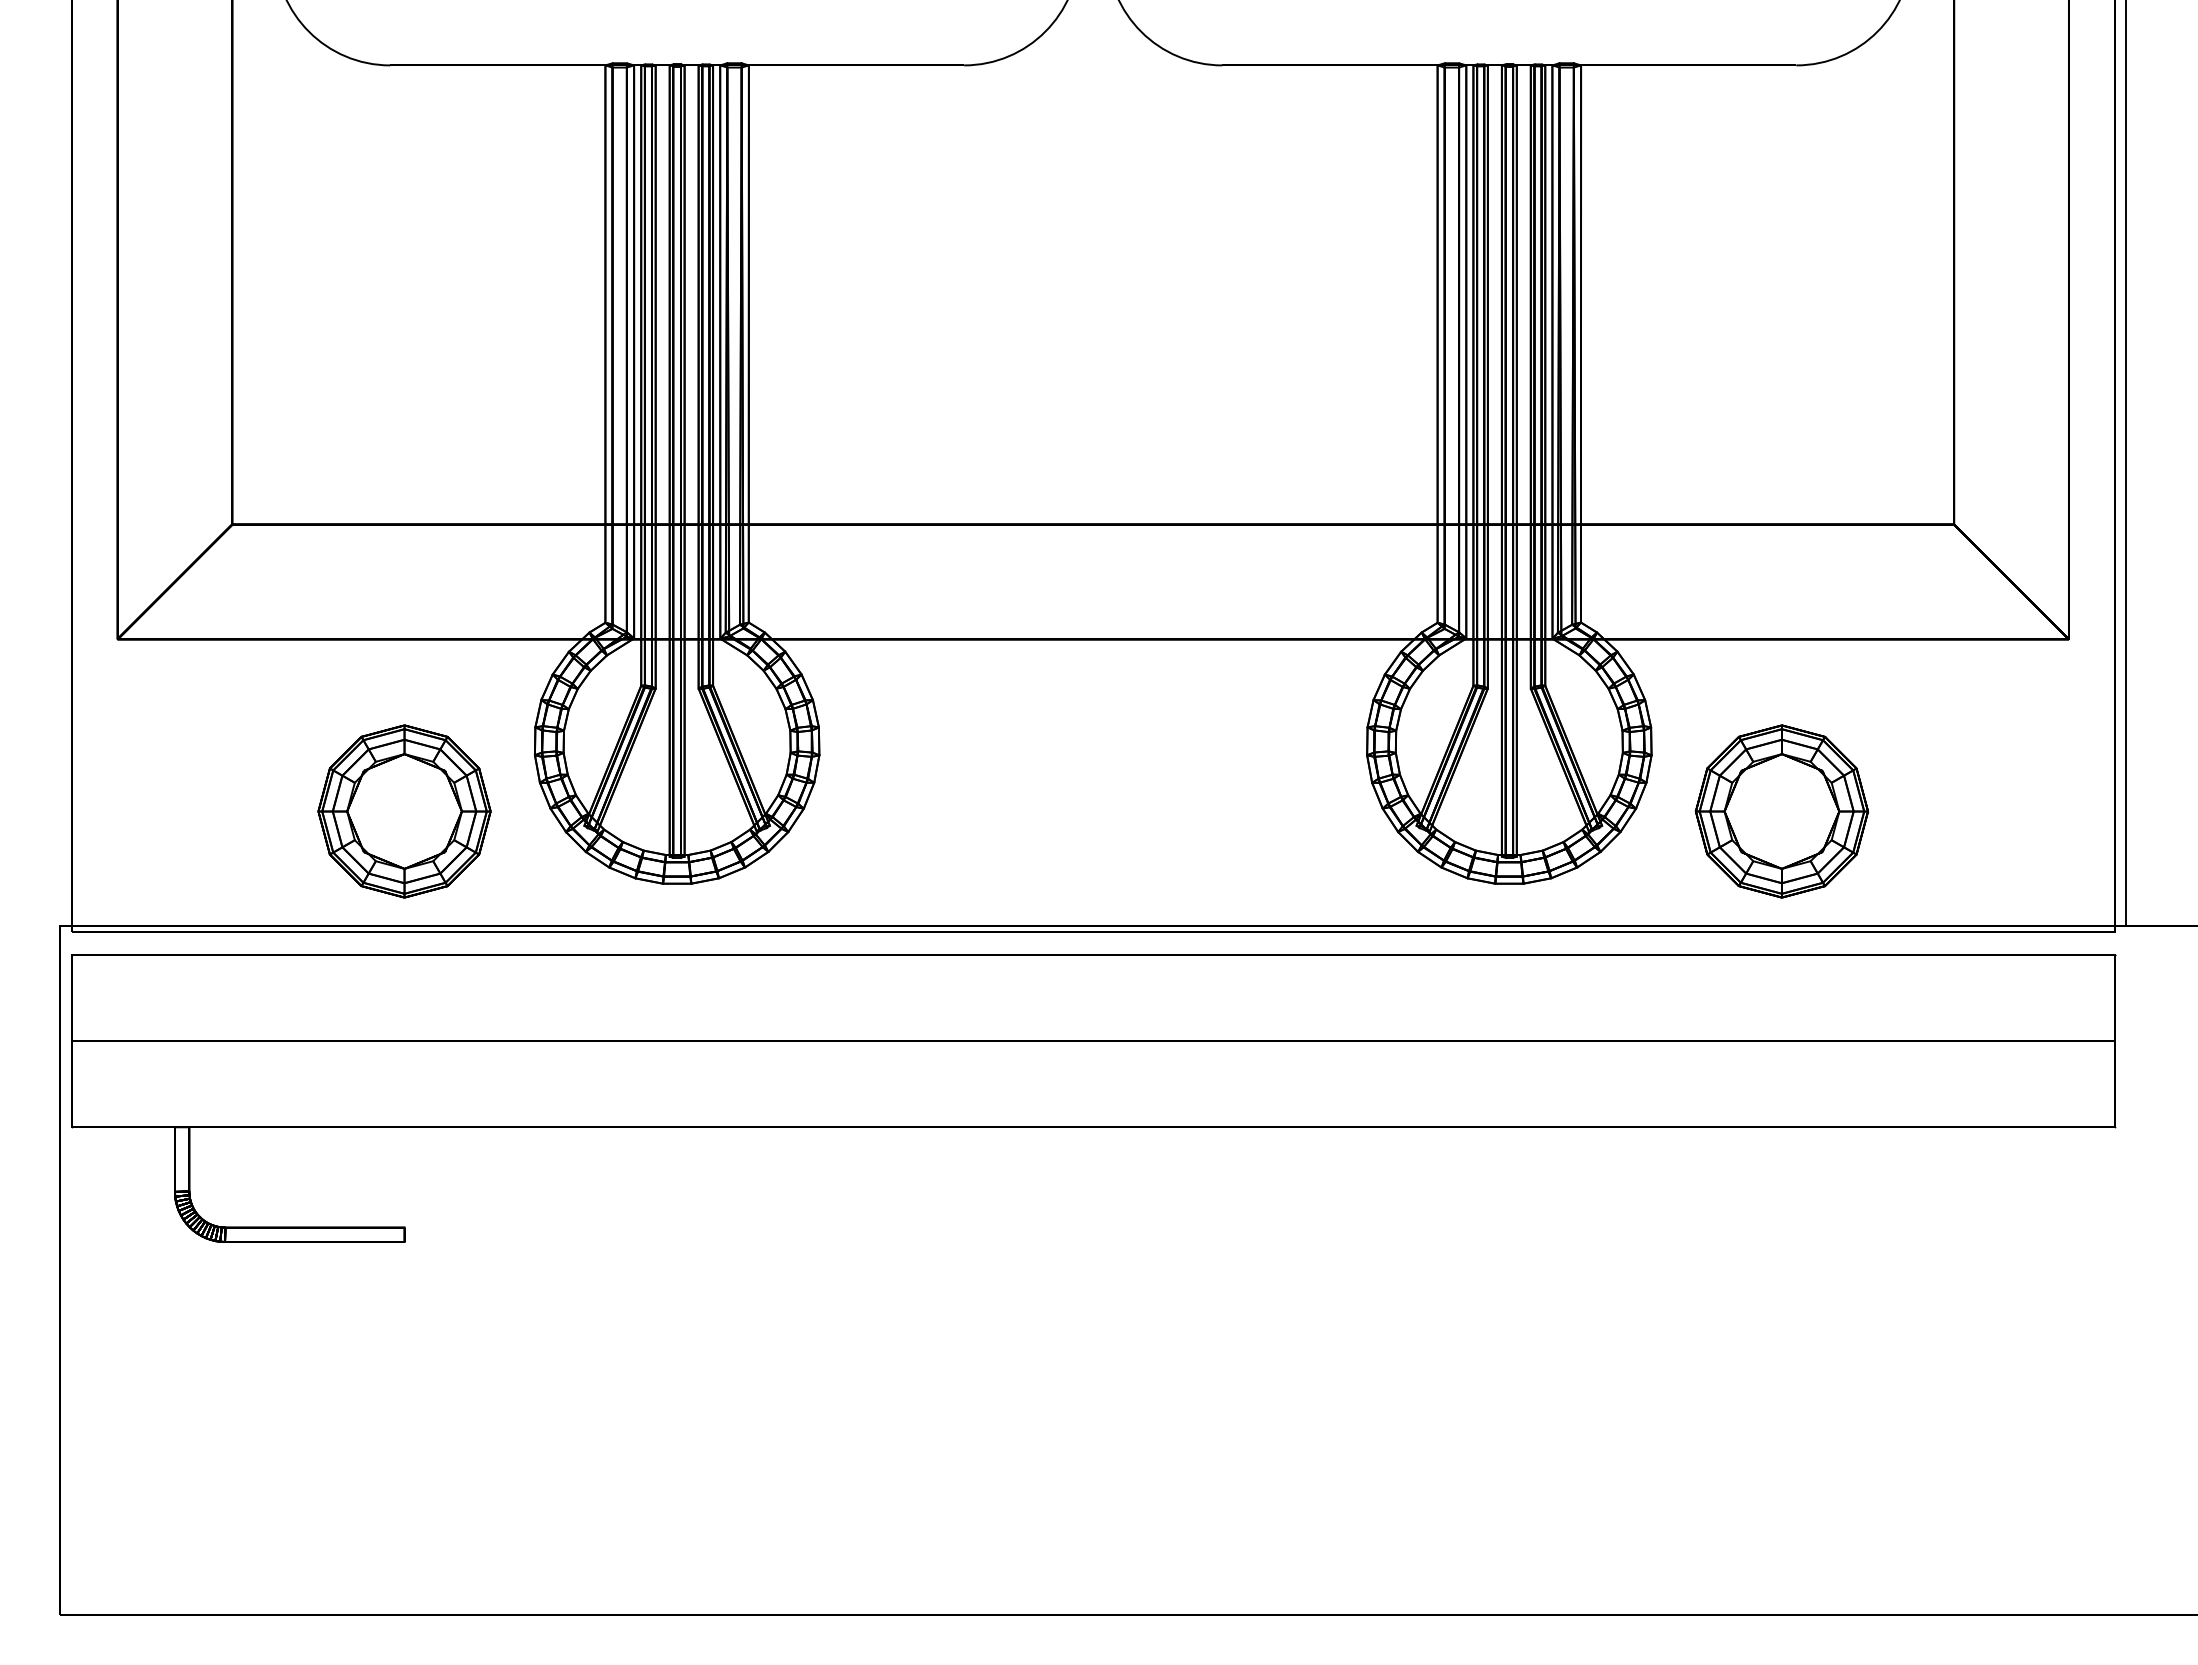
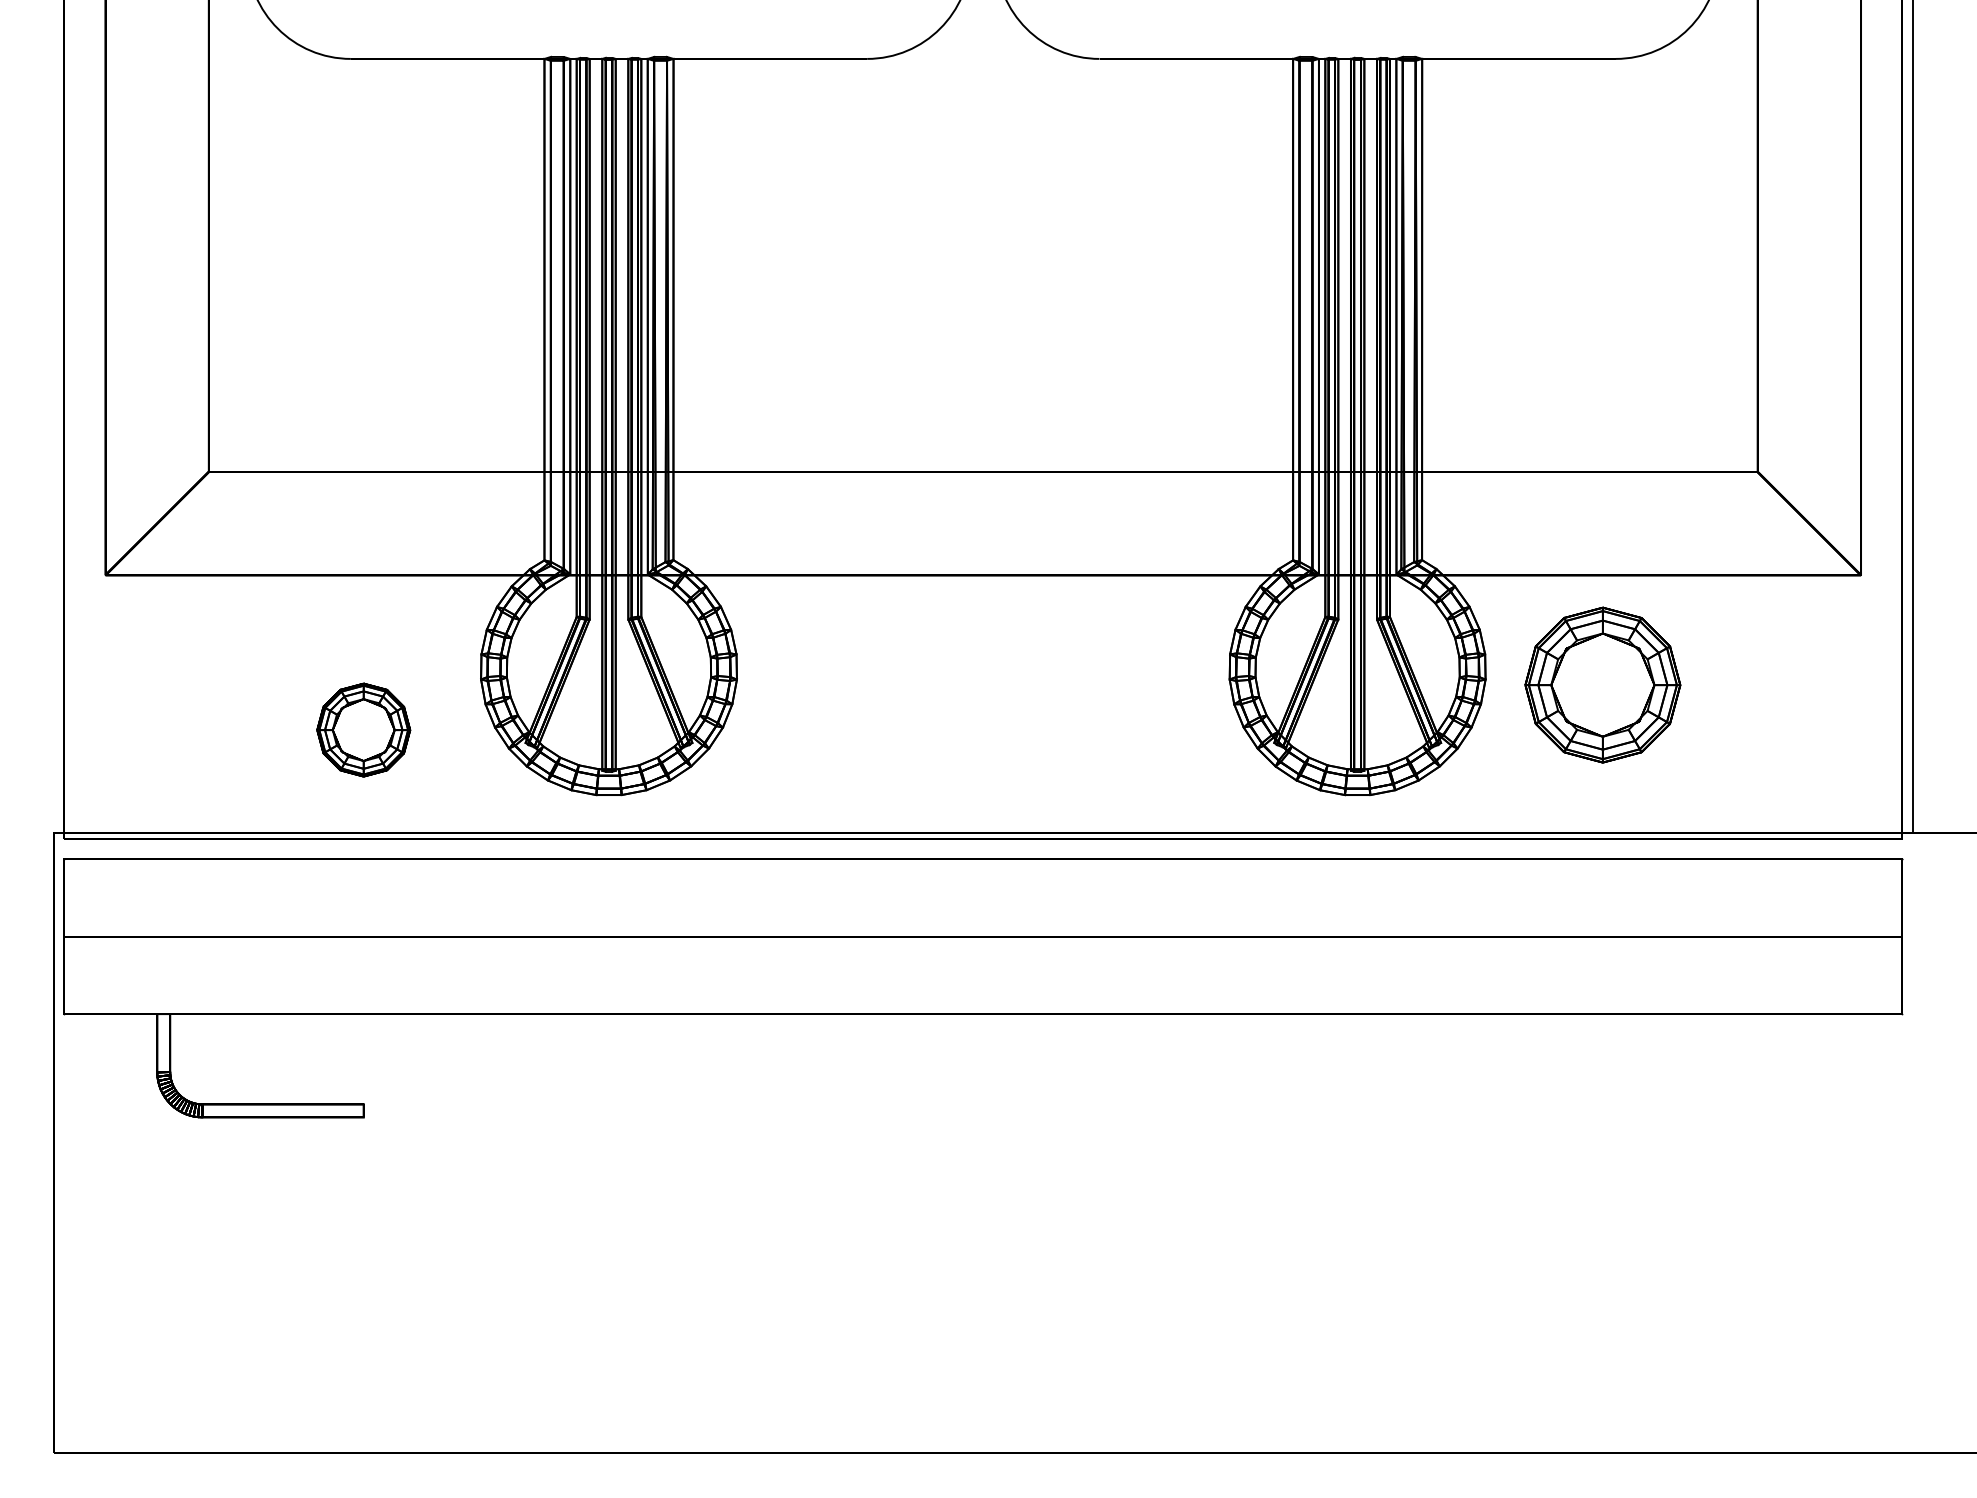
part: (404, 811) -> (363, 730), size x0.6
part: (1781, 811) -> (1602, 685), moved

